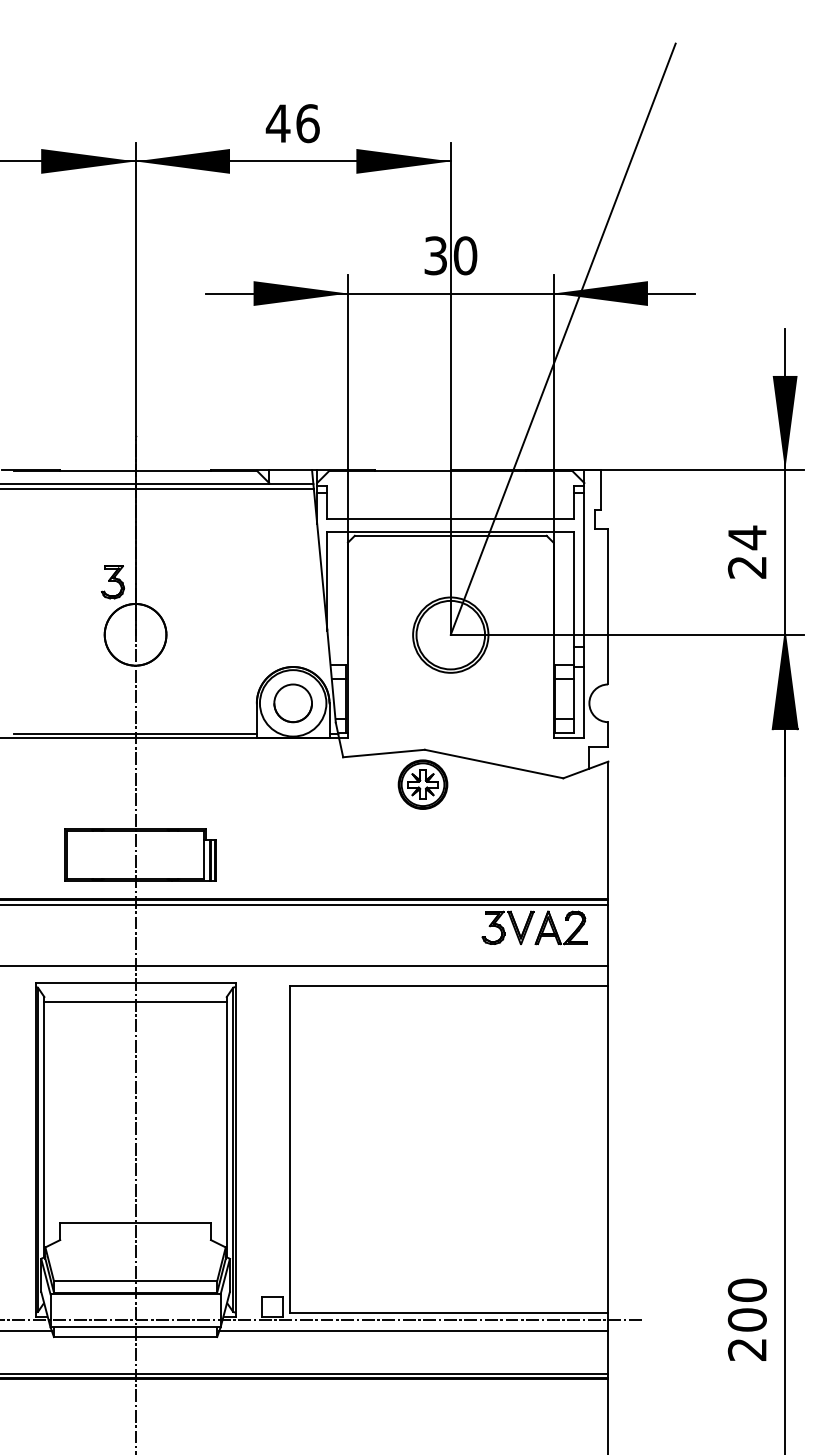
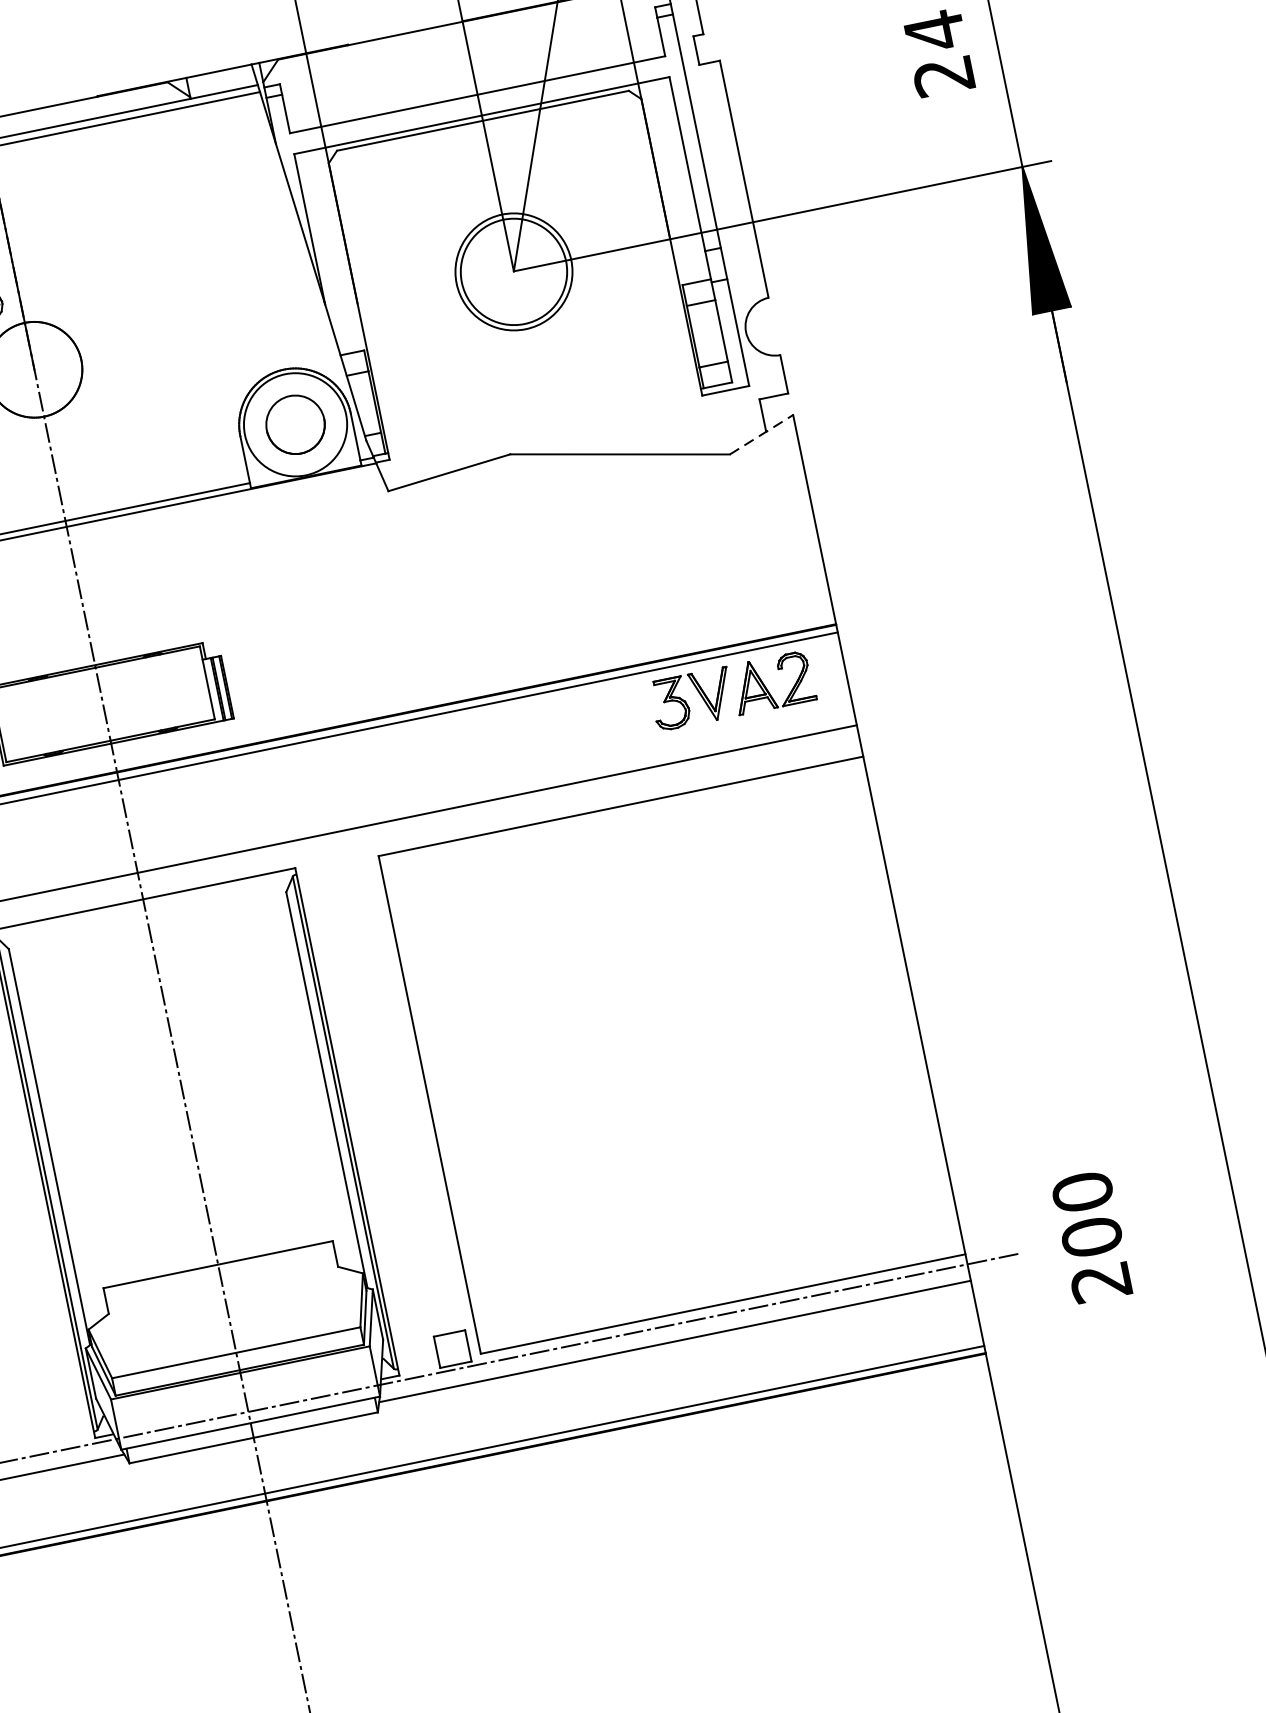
line: (586, 769) -> (762, 433), solid -> dashed
part: (422, 784) -> (517, 507), removed
line: (135, 1001) -> (148, 927), removed
text: (746, 1319) -> (1090, 1236), moved

